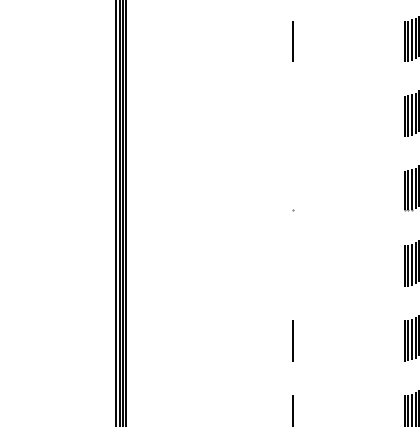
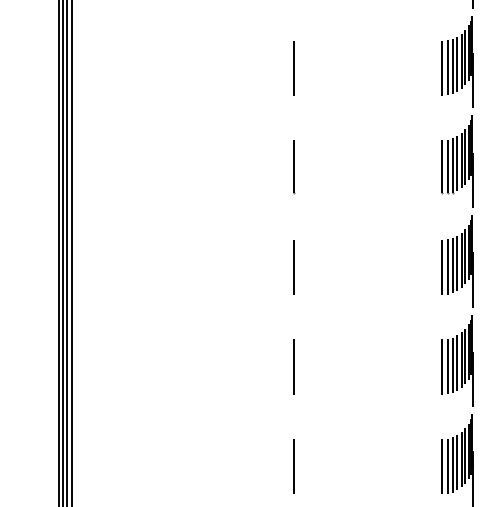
line: (292, 116) -> (293, 68), added
line: (293, 190) -> (294, 166), added
line: (293, 265) -> (294, 266), added

